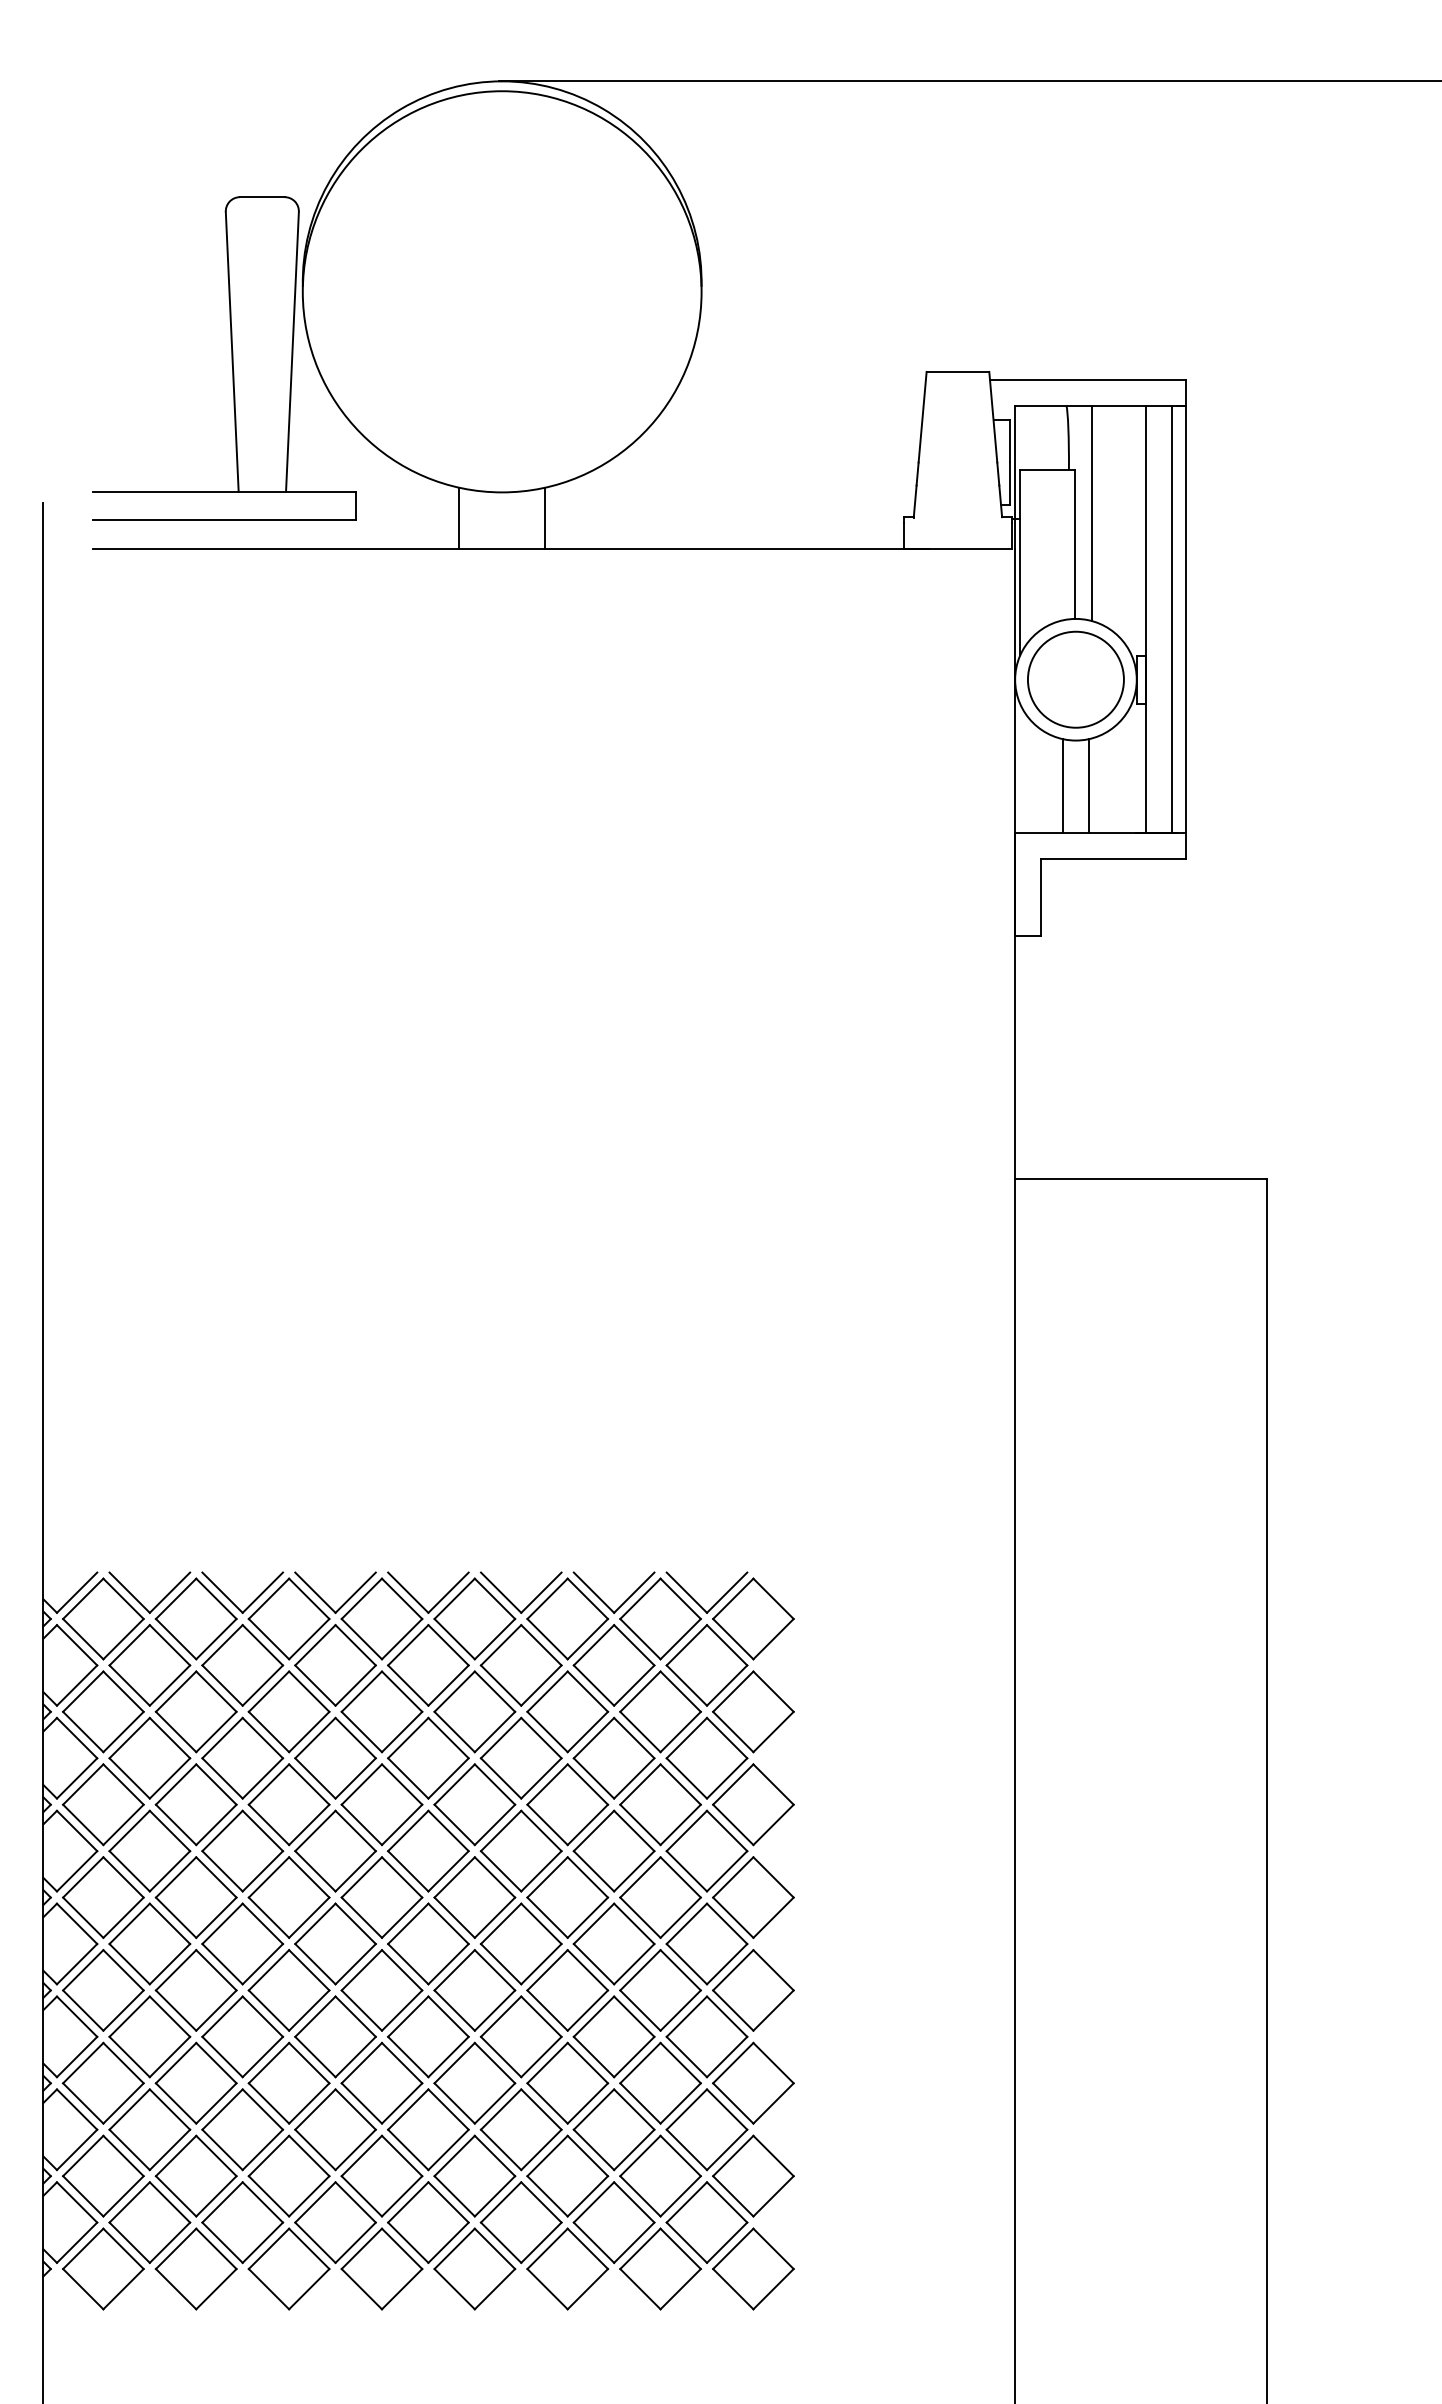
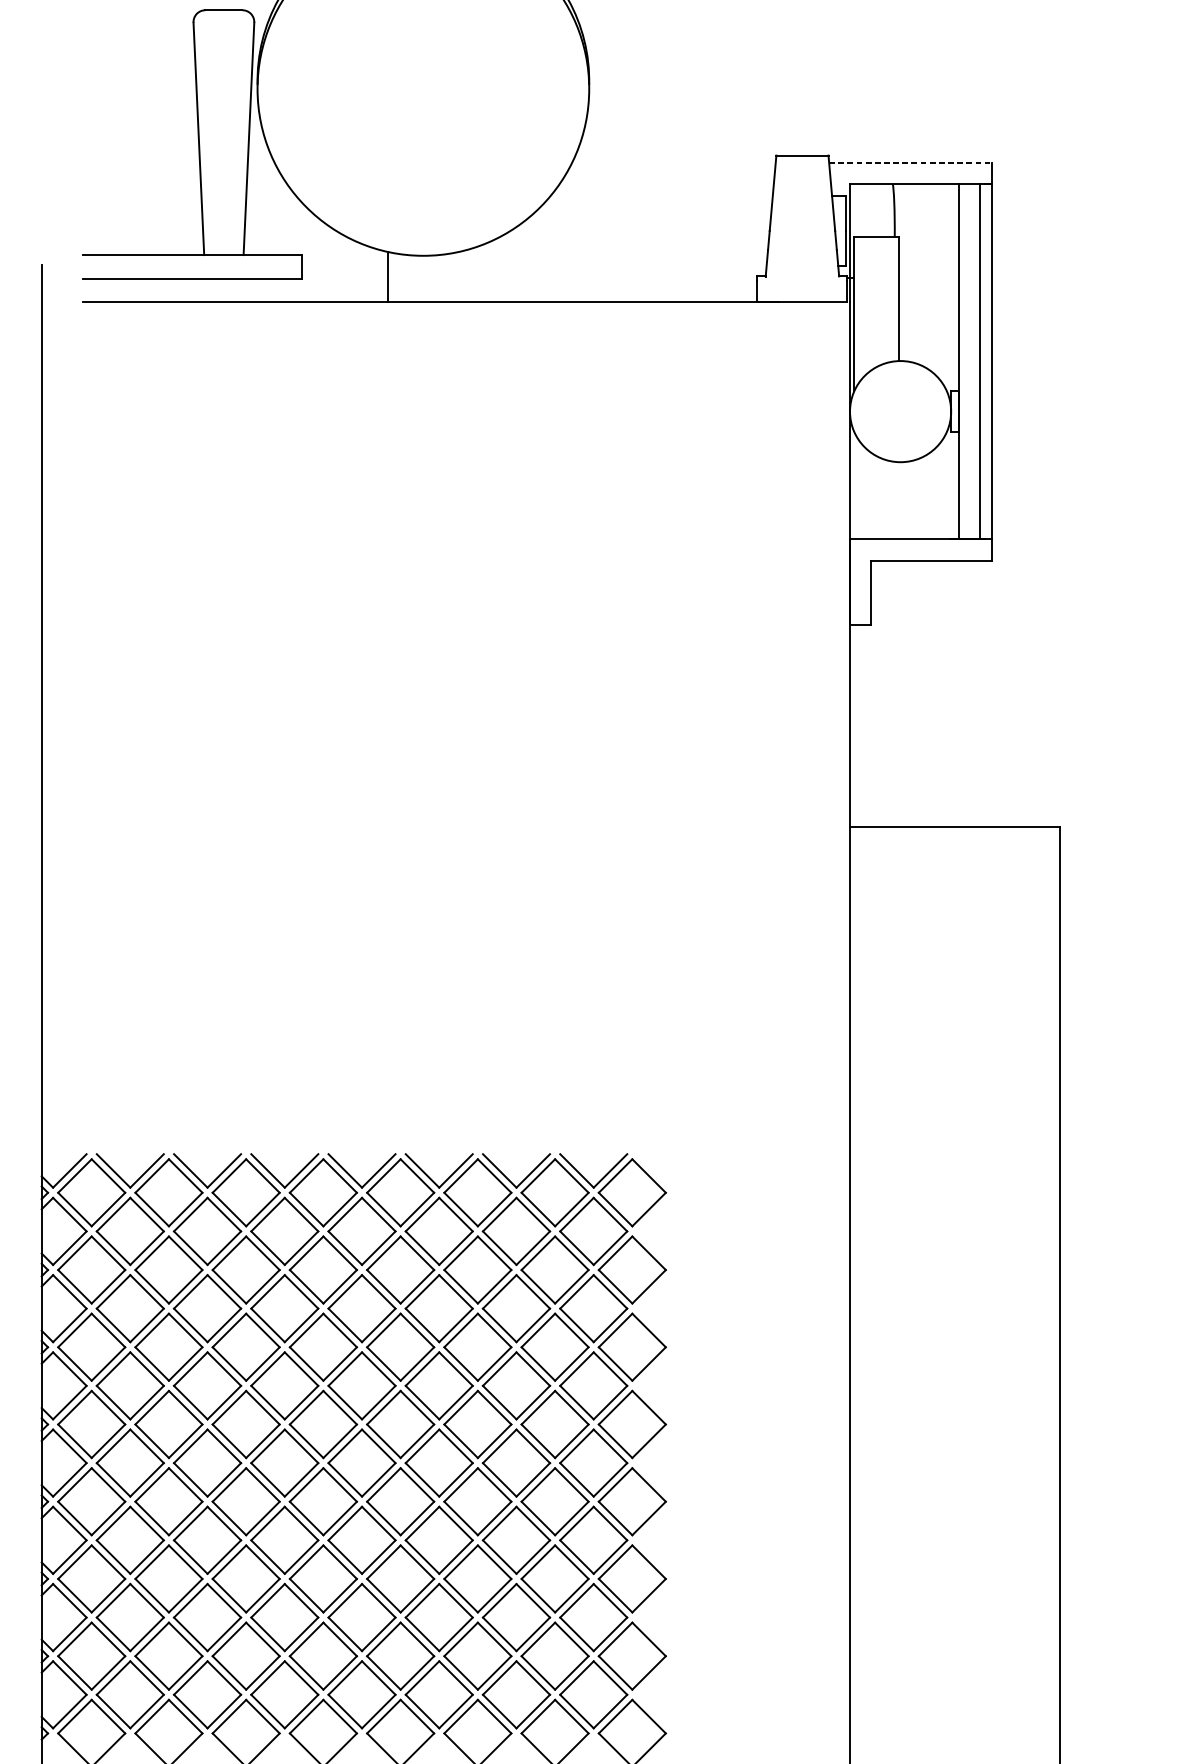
line: (1087, 380) -> (910, 162), solid -> dashed
line: (1091, 513) -> (913, 273), removed
line: (544, 517) -> (458, 276), removed
circle: (1075, 679) -> (900, 411), removed
line: (1063, 786) -> (890, 500), removed
line: (1088, 786) -> (911, 500), removed

